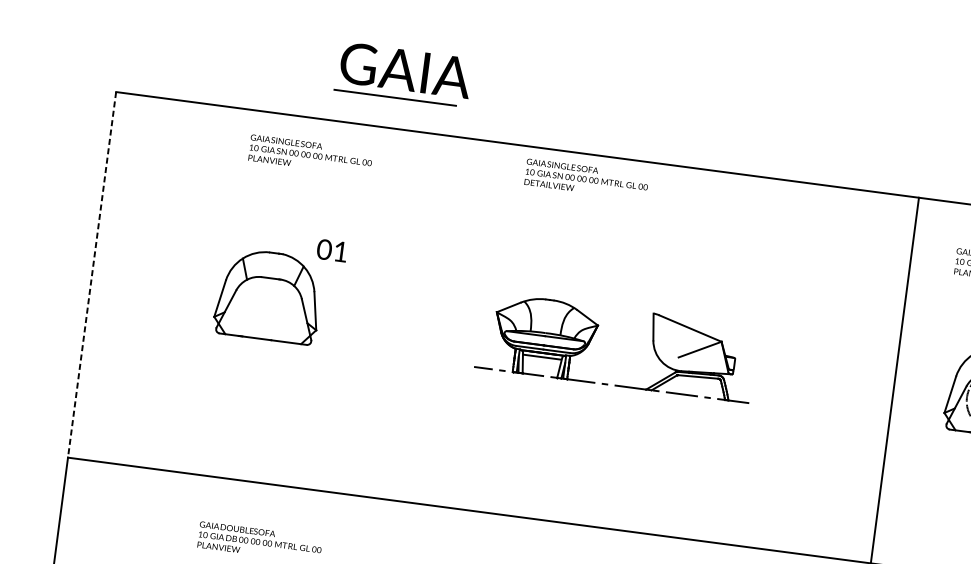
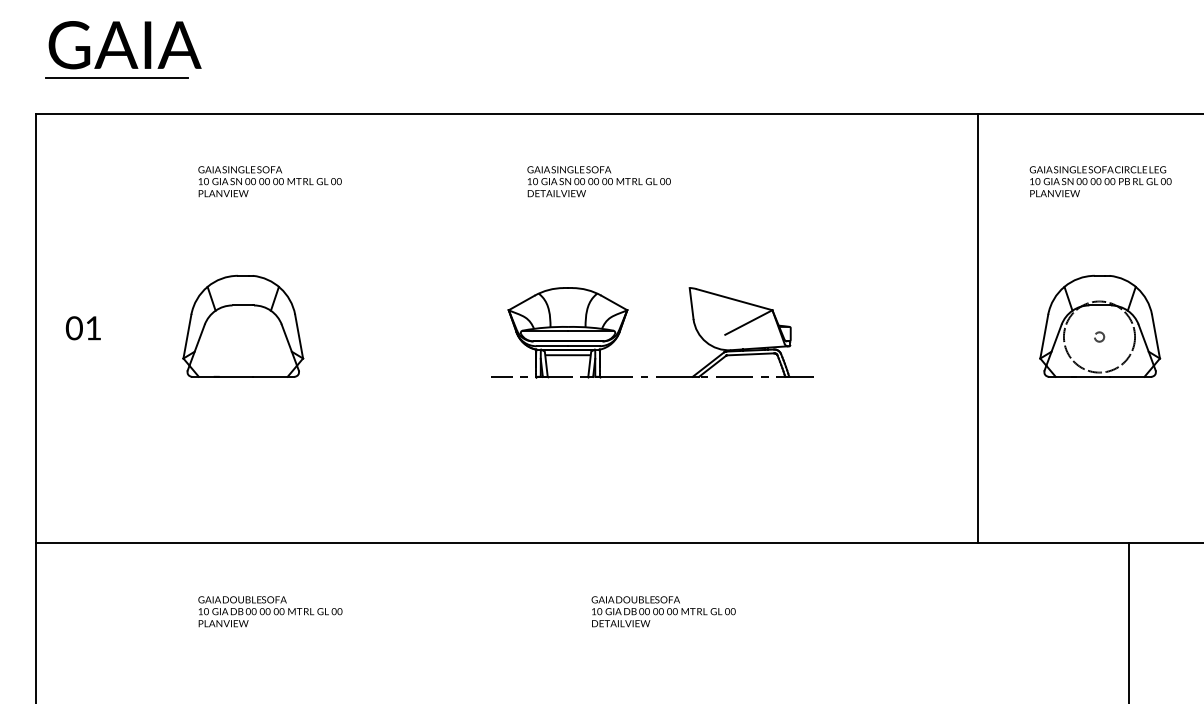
part: (404, 73) -> (123, 49), moved
text: (310, 155) -> (269, 181), moved
text: (586, 179) -> (598, 181), moved
text: (331, 250) -> (82, 328), moved
line: (92, 274) -> (36, 328), dashed -> solid

